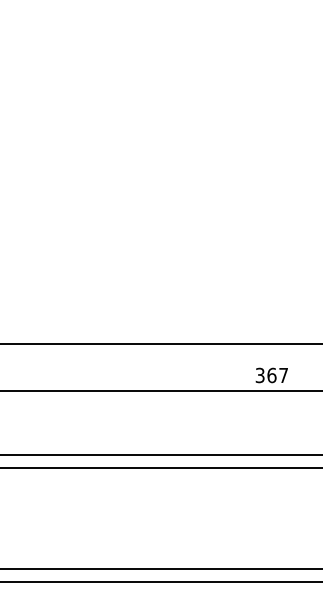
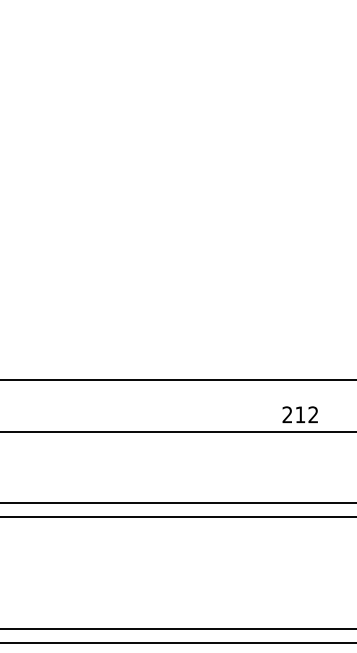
text: (271, 375) -> (300, 414), 367 -> 212

